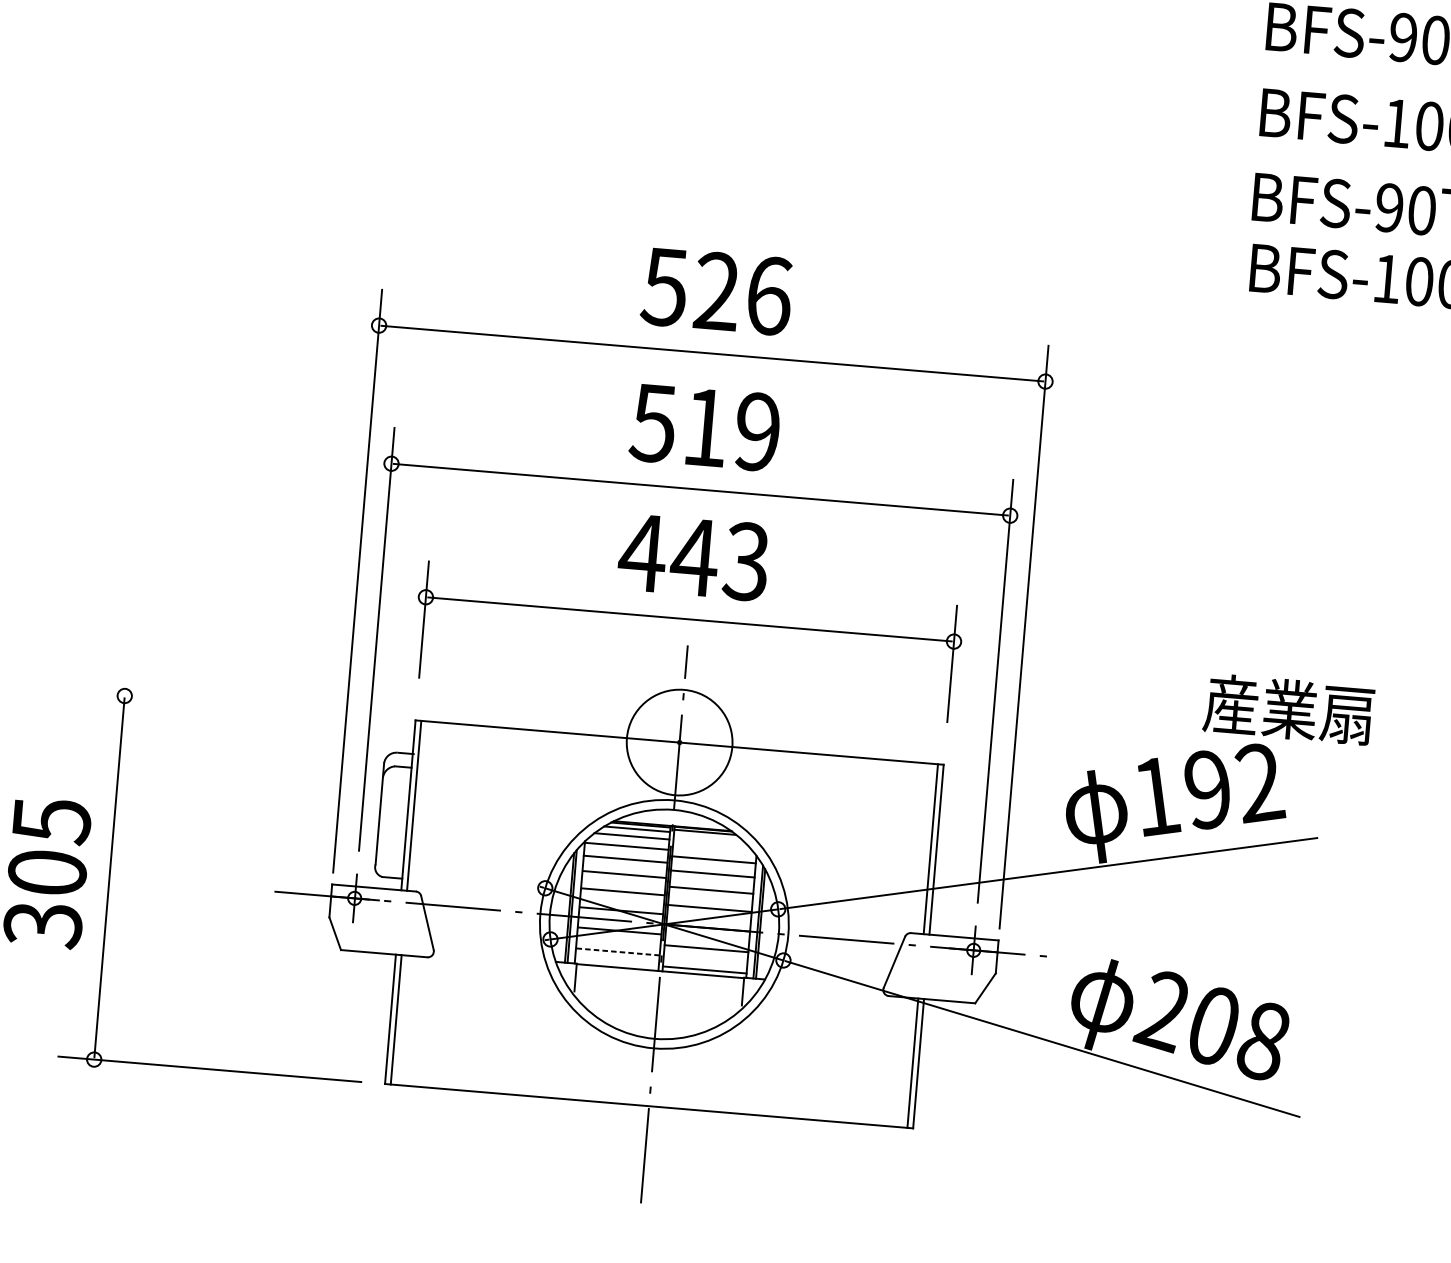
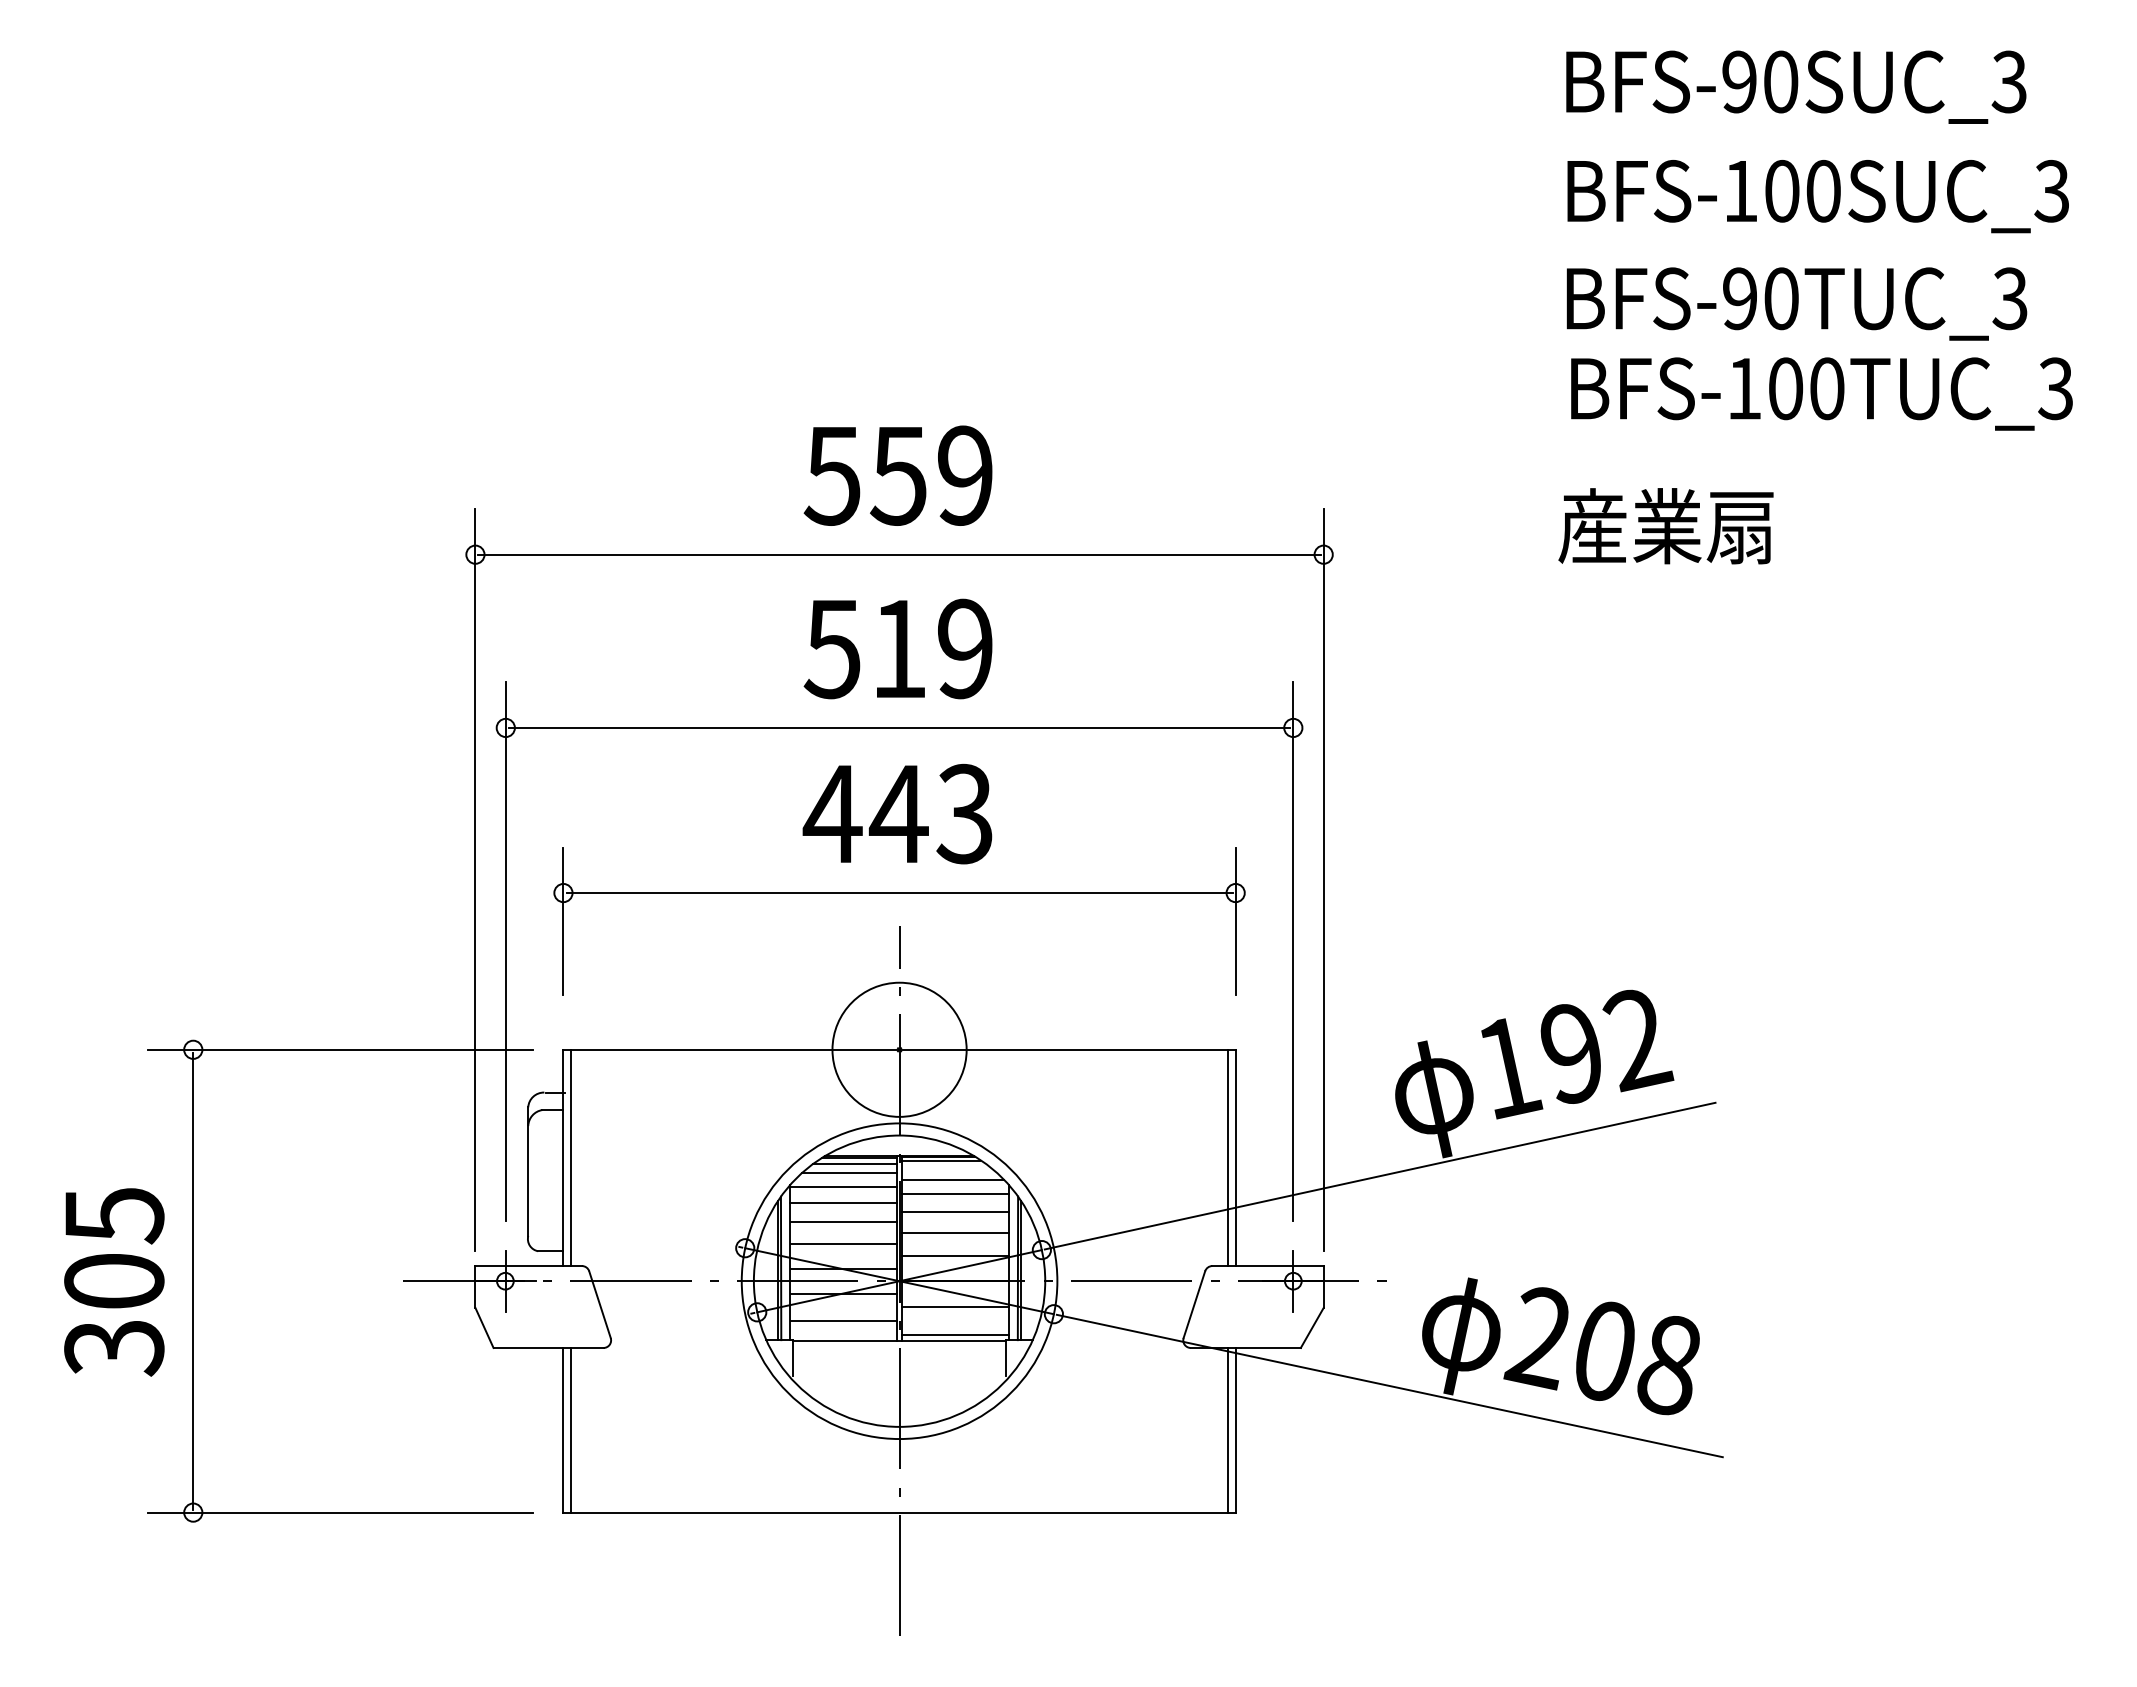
text: (742, 293) -> (931, 475), 526 -> 559
line: (240, 705) -> (340, 1049), added
text: (1288, 709) -> (1665, 526), moved
line: (712, 847) -> (952, 1179), added
line: (618, 951) -> (844, 1320), dashed -> solid

